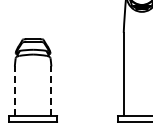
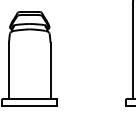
line: (14, 91) -> (8, 71), dashed -> solid
line: (51, 91) -> (50, 71), dashed -> solid

